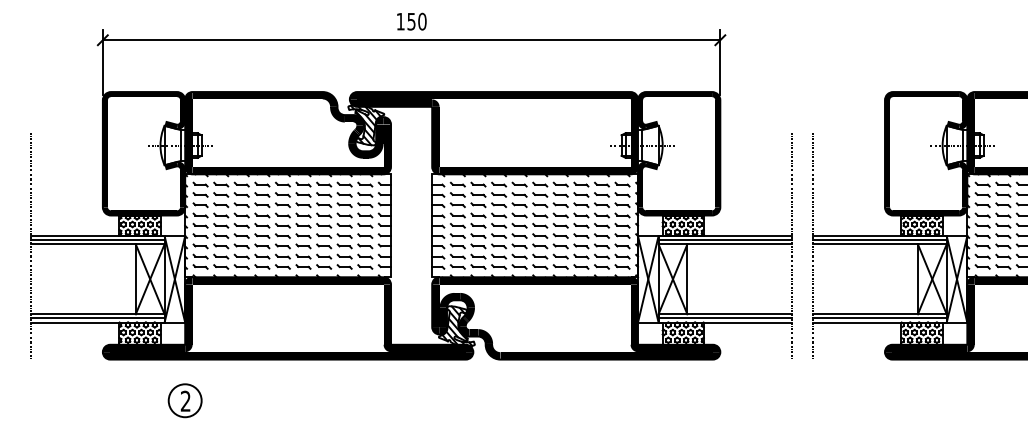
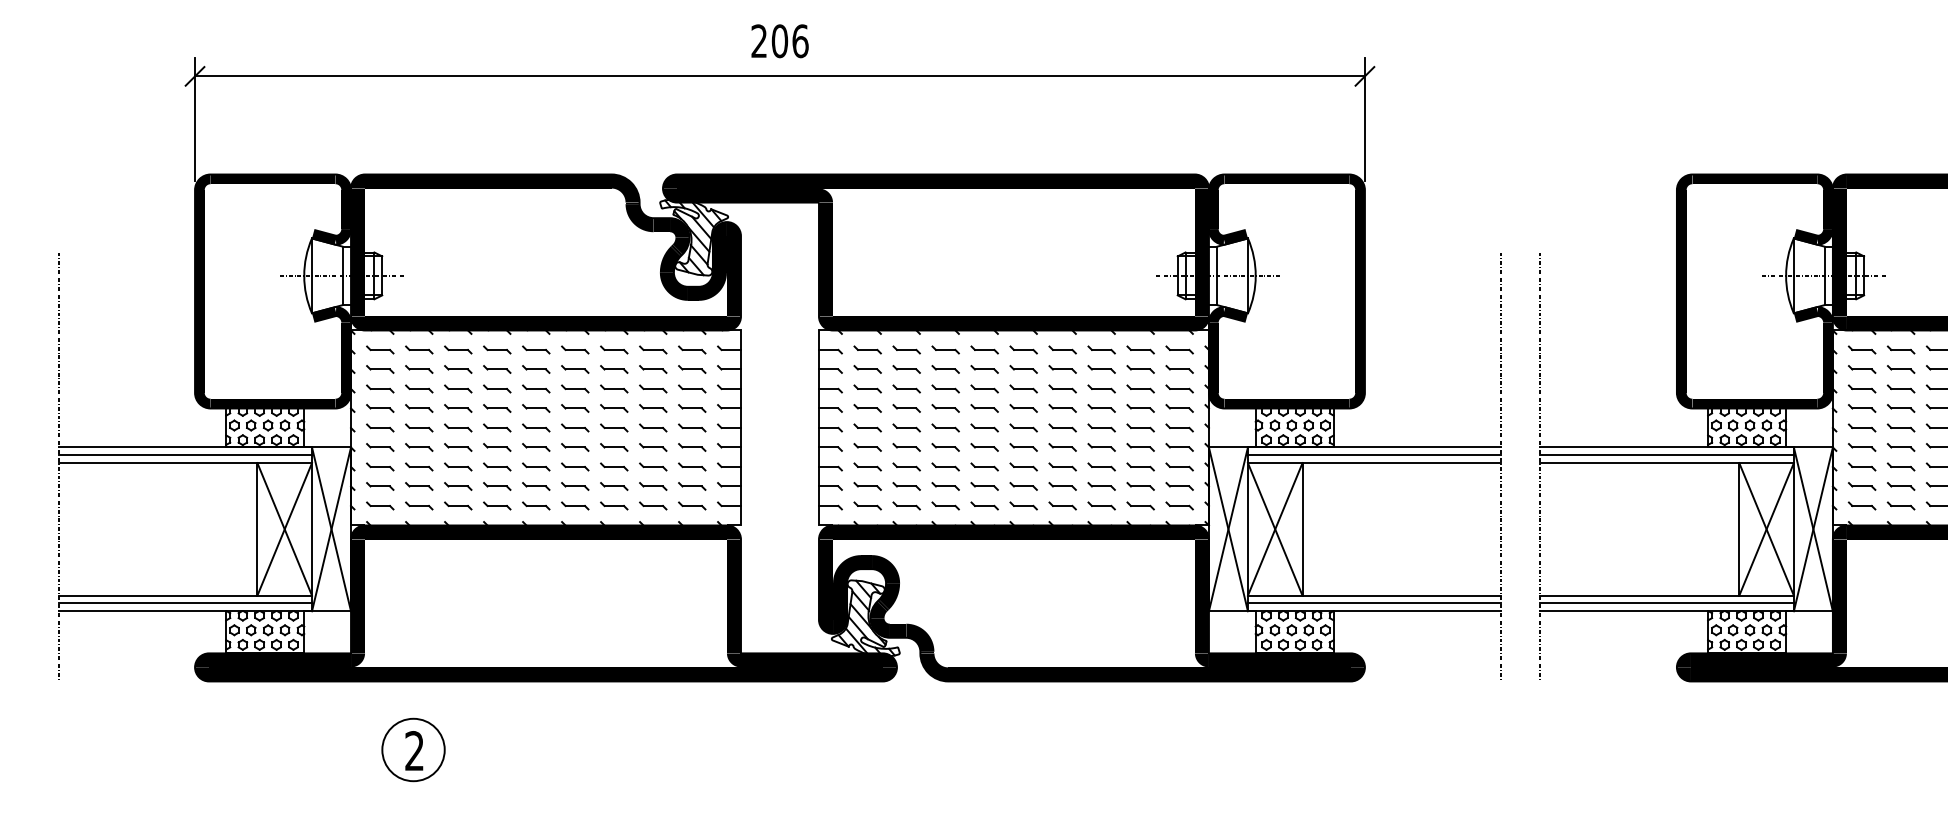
text: (411, 21) -> (779, 40), 150 -> 206
part: (184, 400) -> (412, 749), moved

